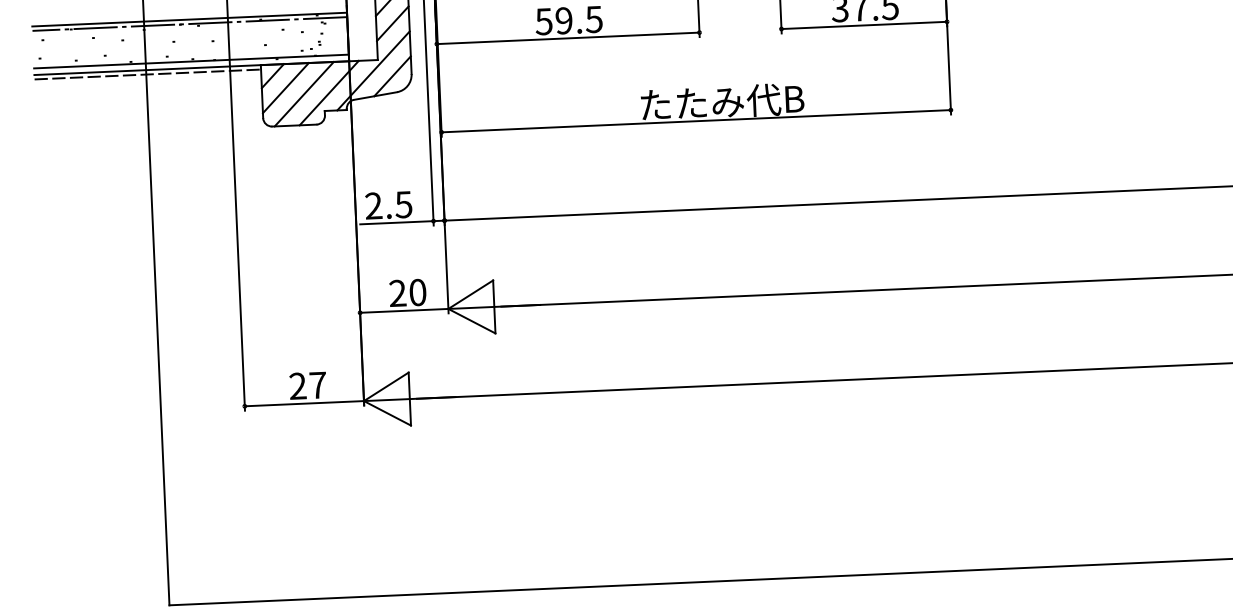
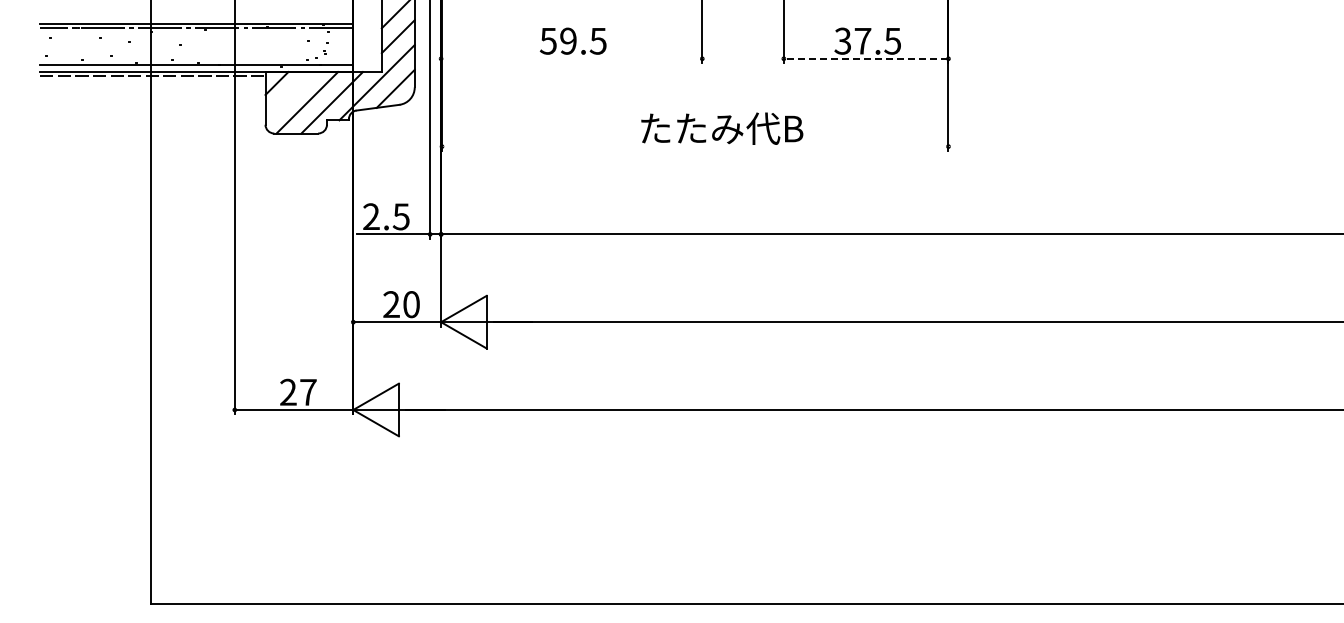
line: (863, 25) -> (865, 58), solid -> dashed
line: (567, 38) -> (571, 58), removed
line: (286, 87) -> (289, 95), removed
line: (695, 121) -> (694, 146), removed

